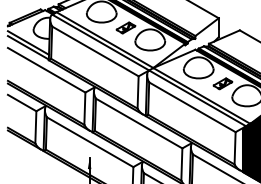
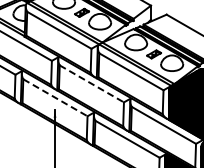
line: (140, 124) -> (92, 84), solid -> dashed
line: (90, 143) -> (55, 98), solid -> dashed

